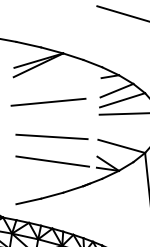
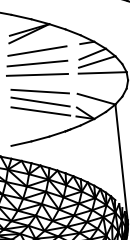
line: (48, 86) -> (37, 50), added
line: (47, 115) -> (36, 74), added
line: (52, 149) -> (40, 101), added

